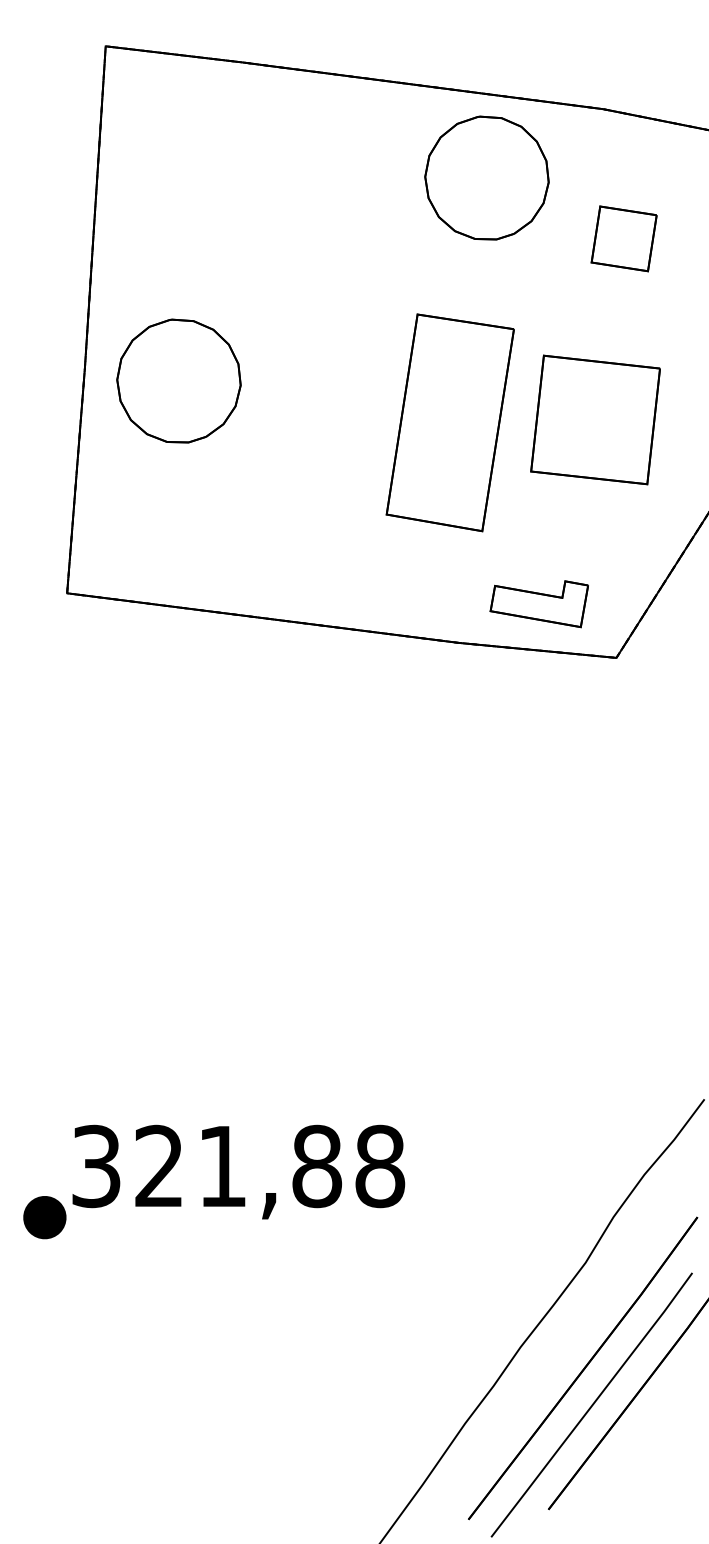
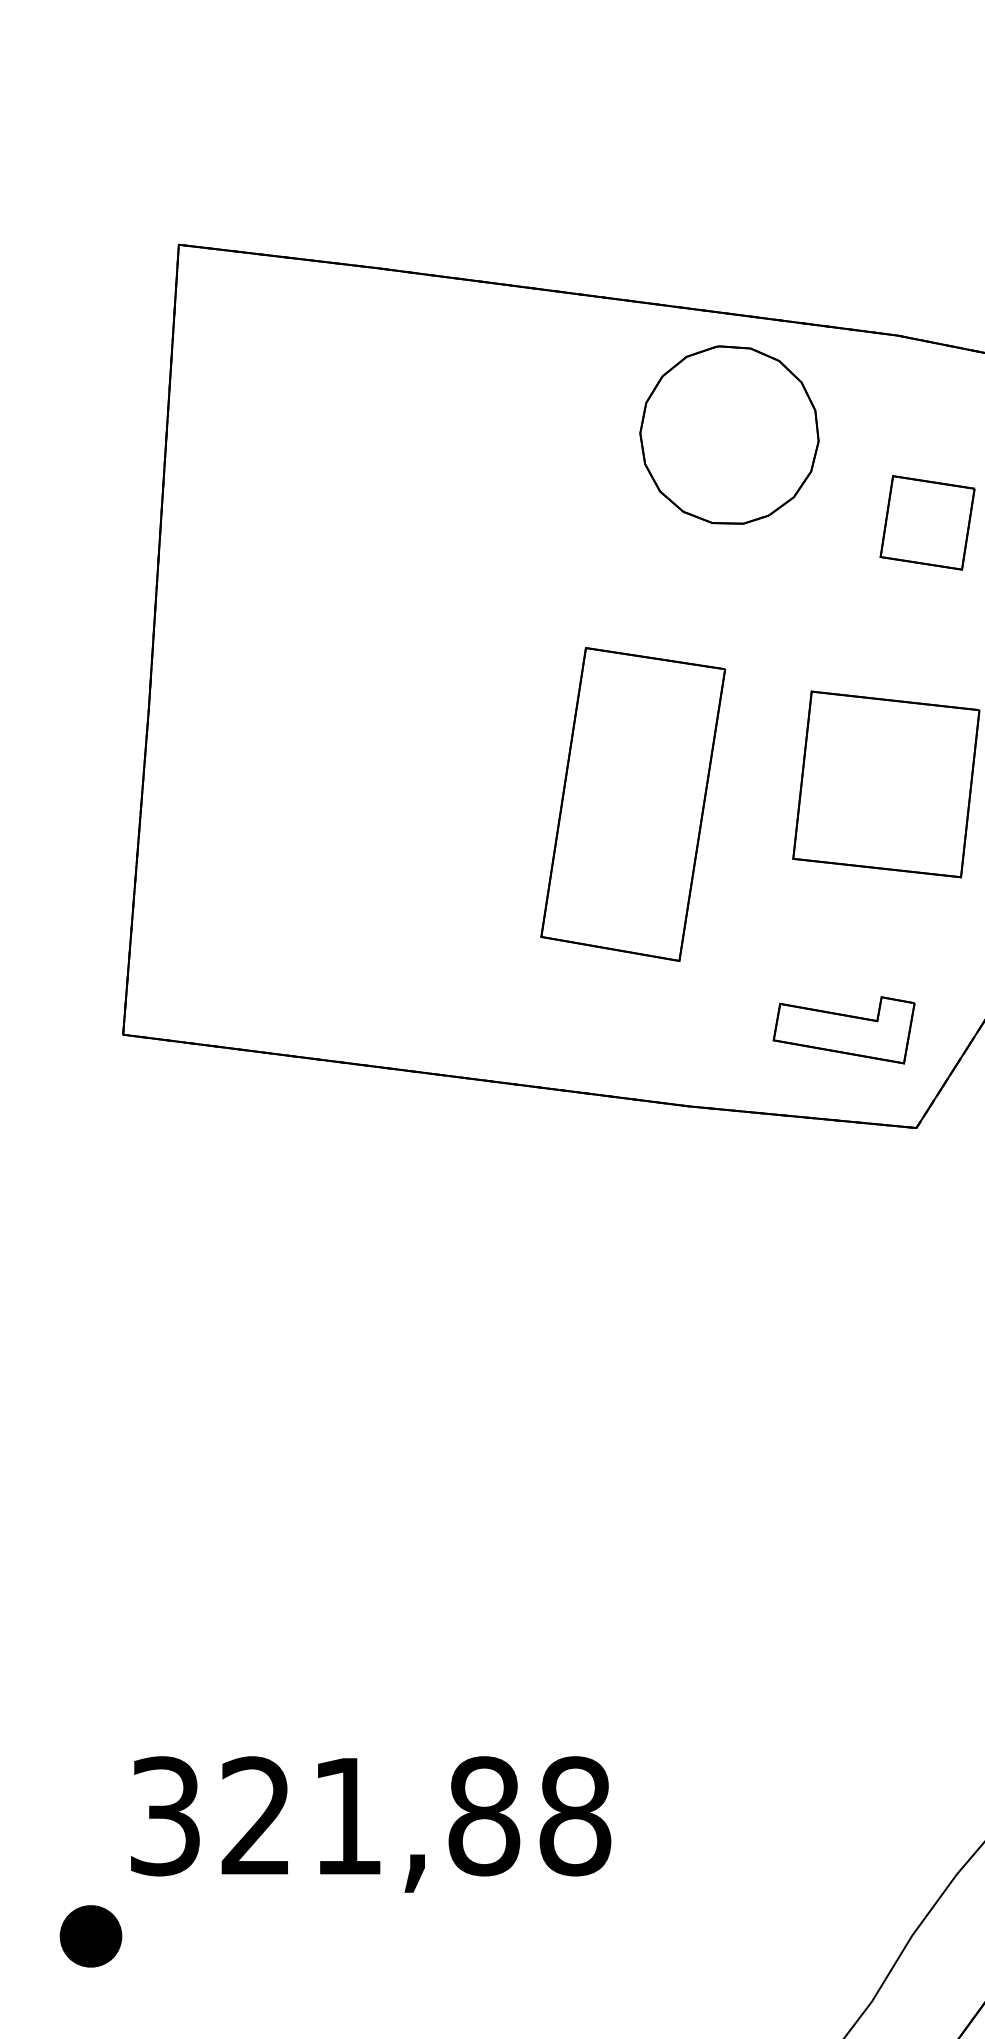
part: (178, 380) -> (283, 727), removed
part: (449, 422) -> (632, 803), moved
part: (538, 604) -> (842, 1030), moved
text: (238, 1171) -> (370, 1823), moved

